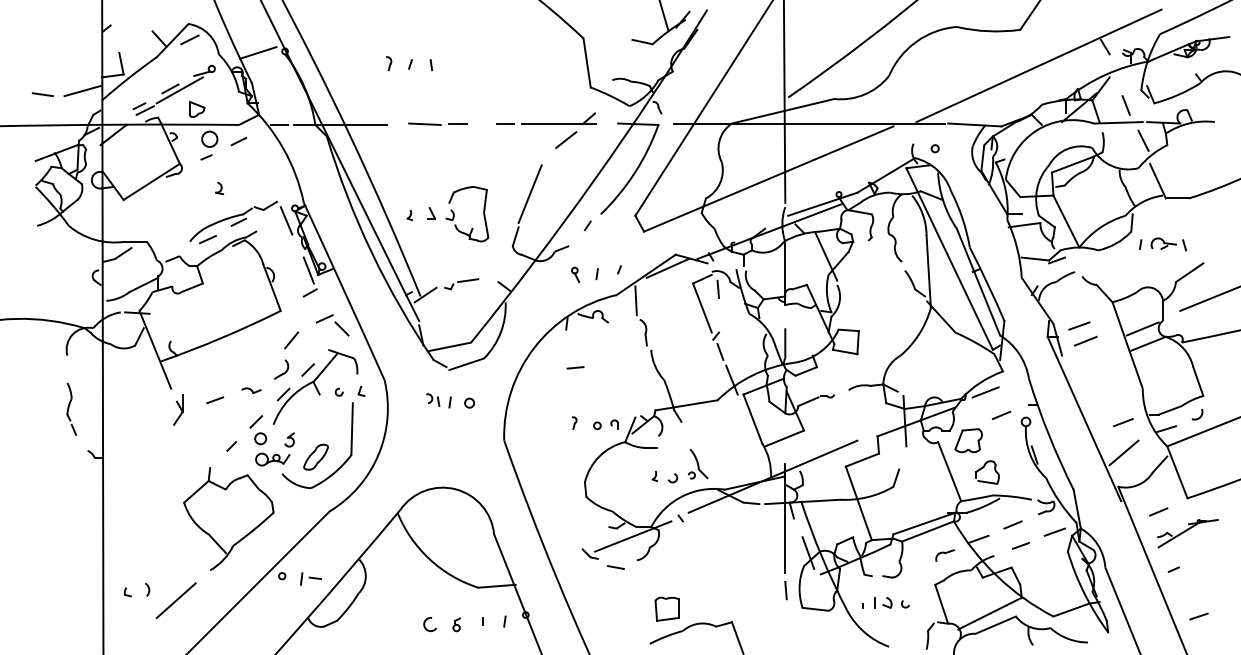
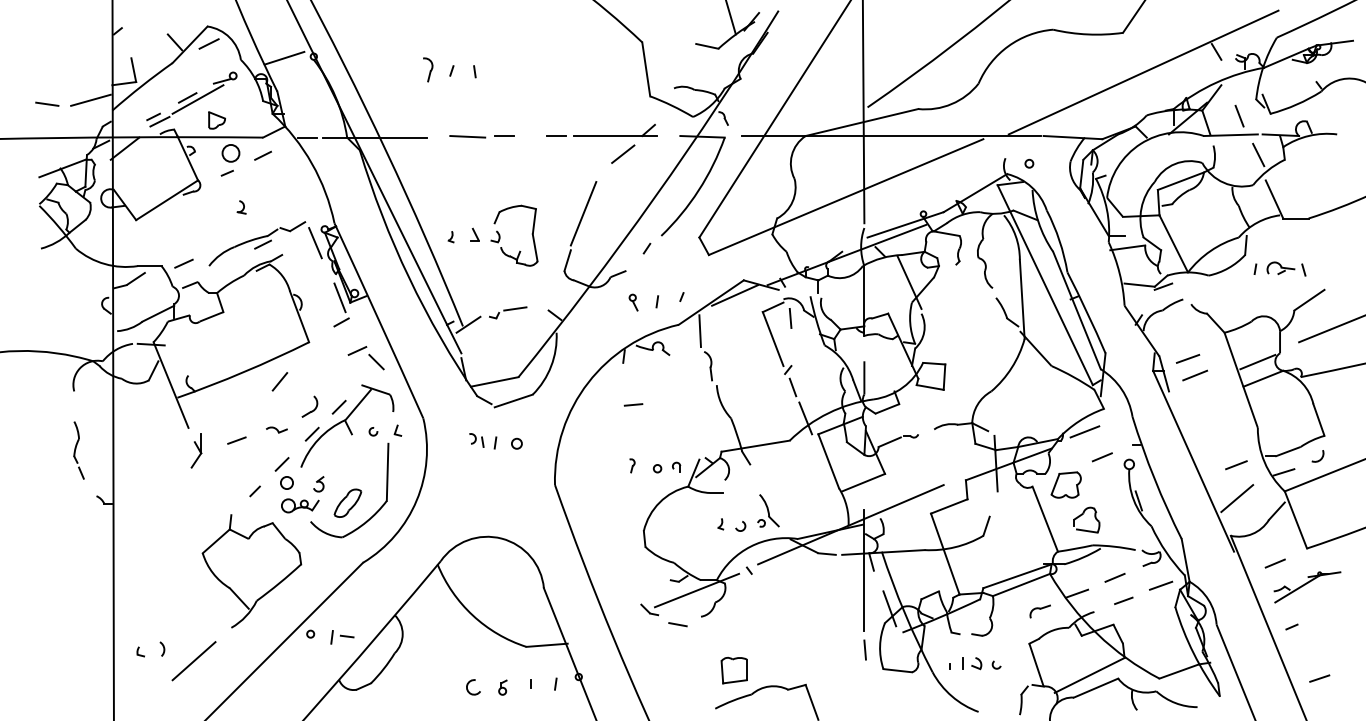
part: (388, 64) -> (427, 70), size x1.6
line: (207, 239) -> (183, 263), moved
line: (291, 340) -> (279, 381), moved

